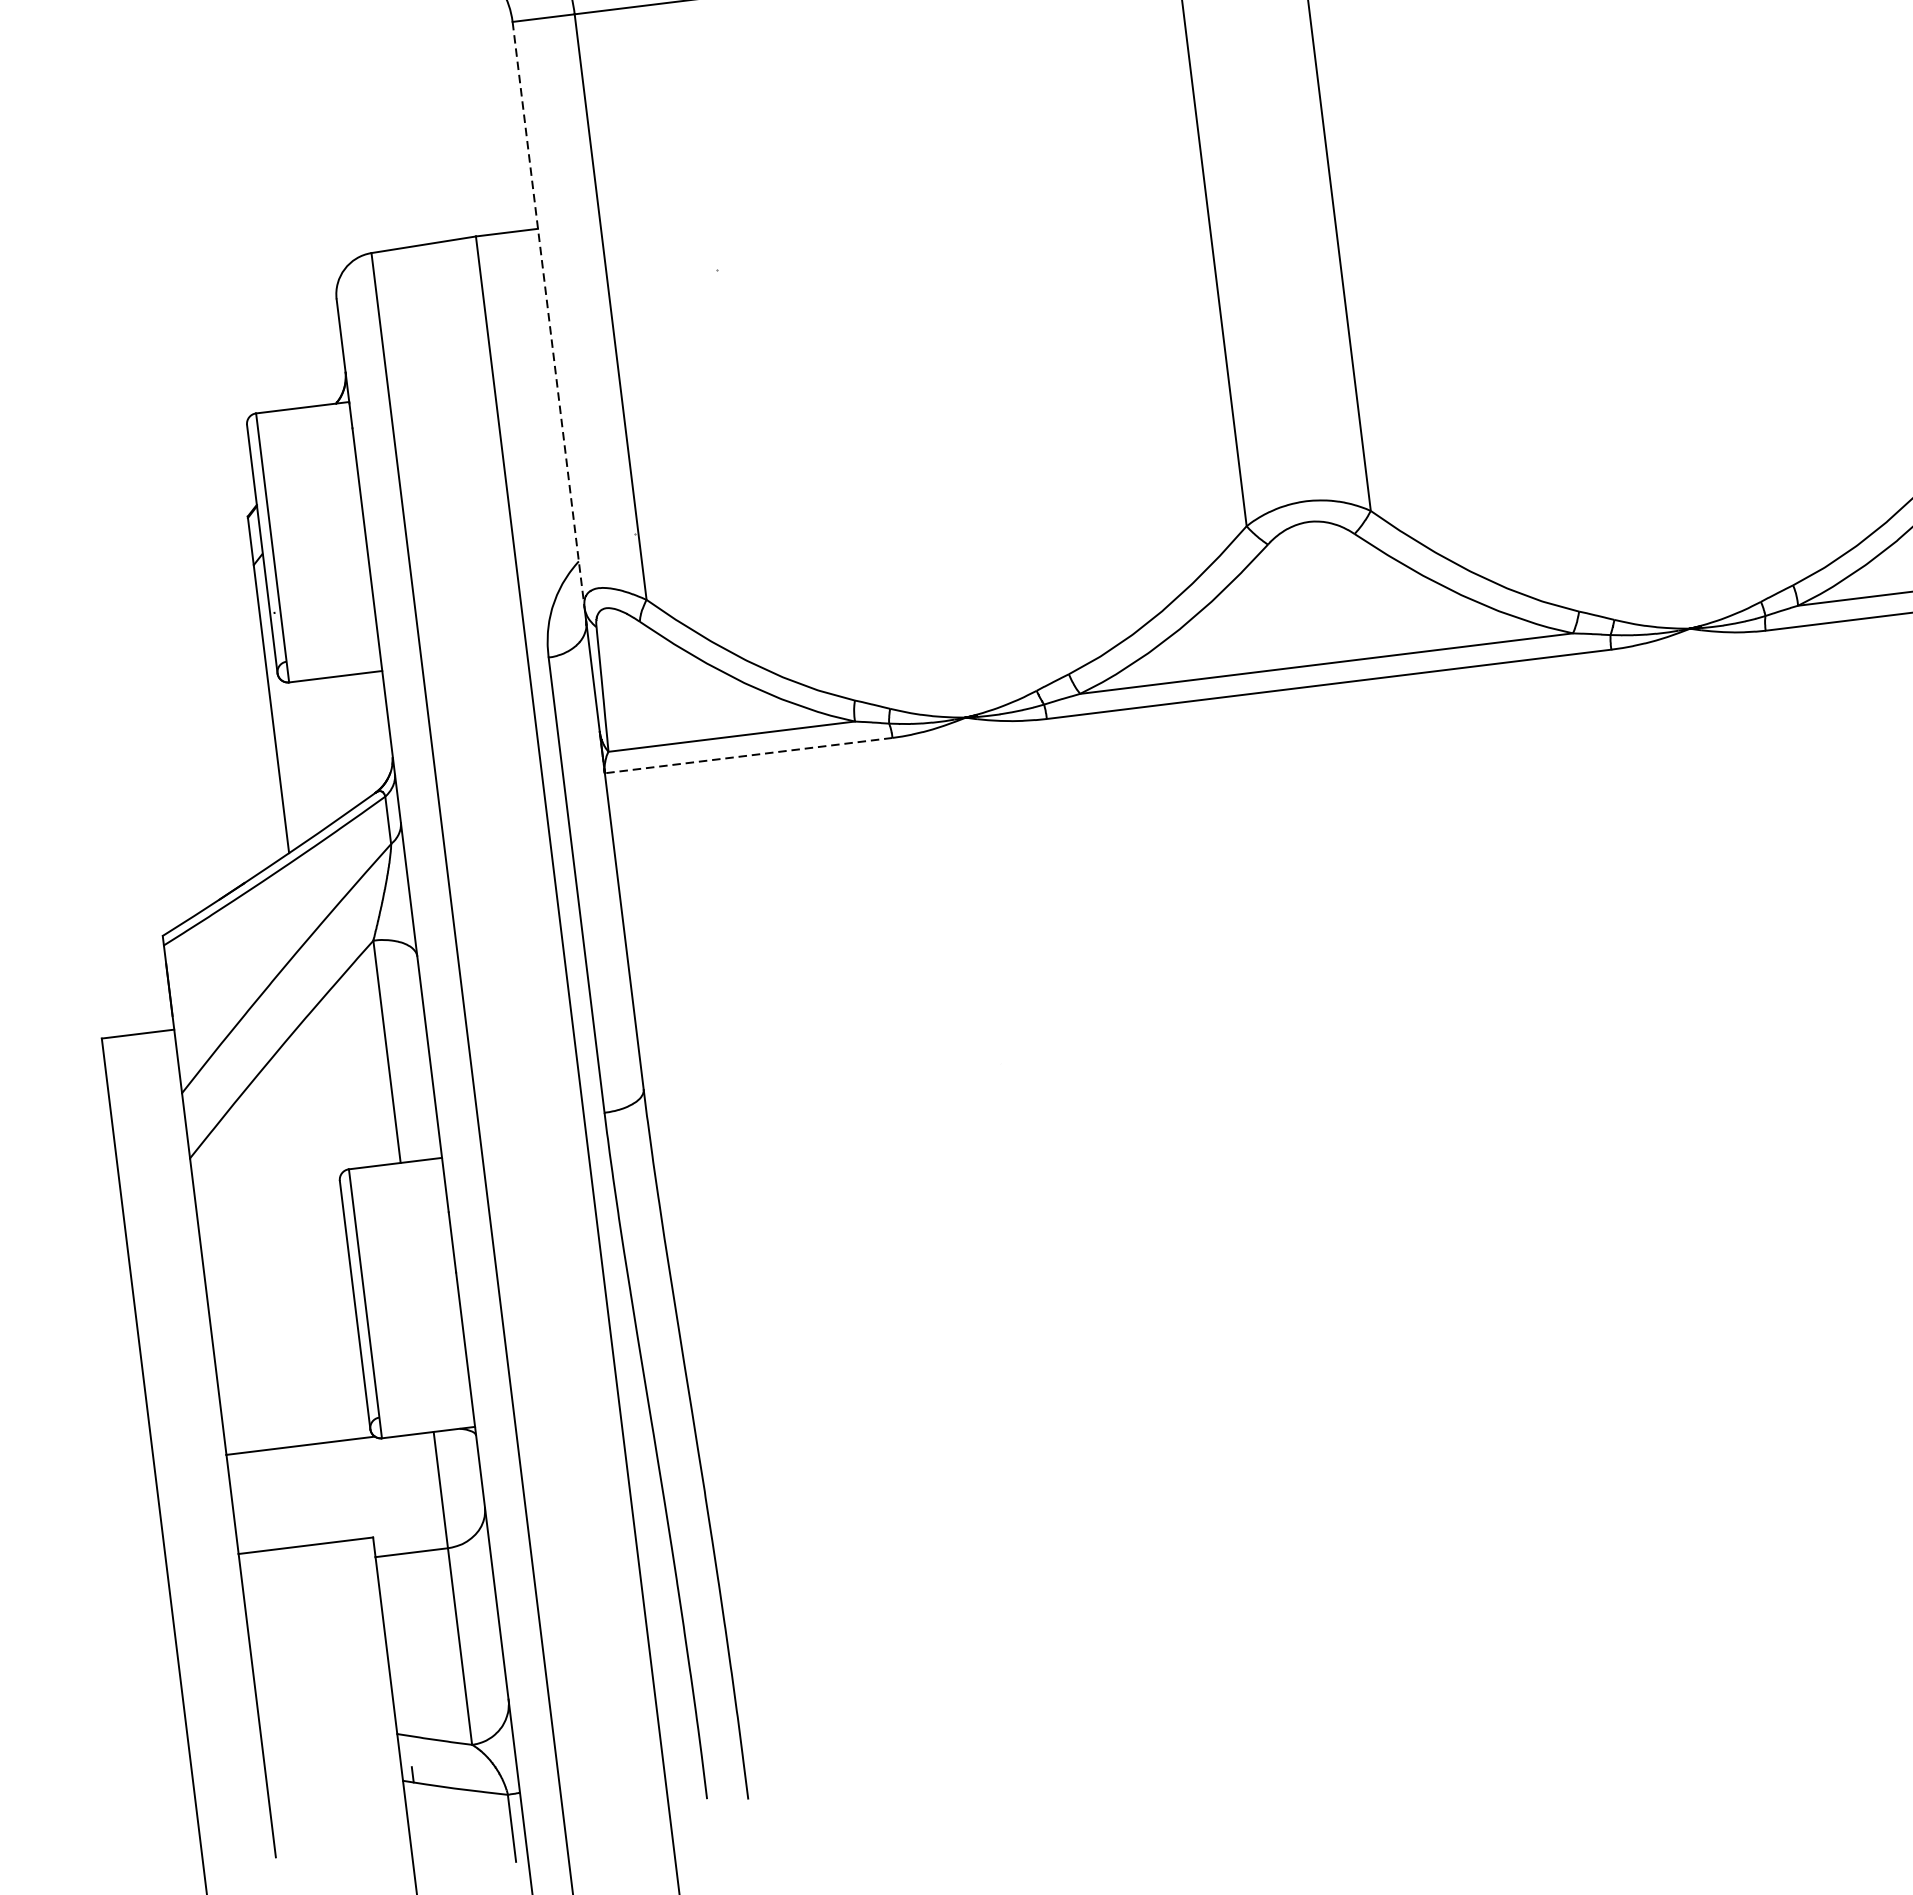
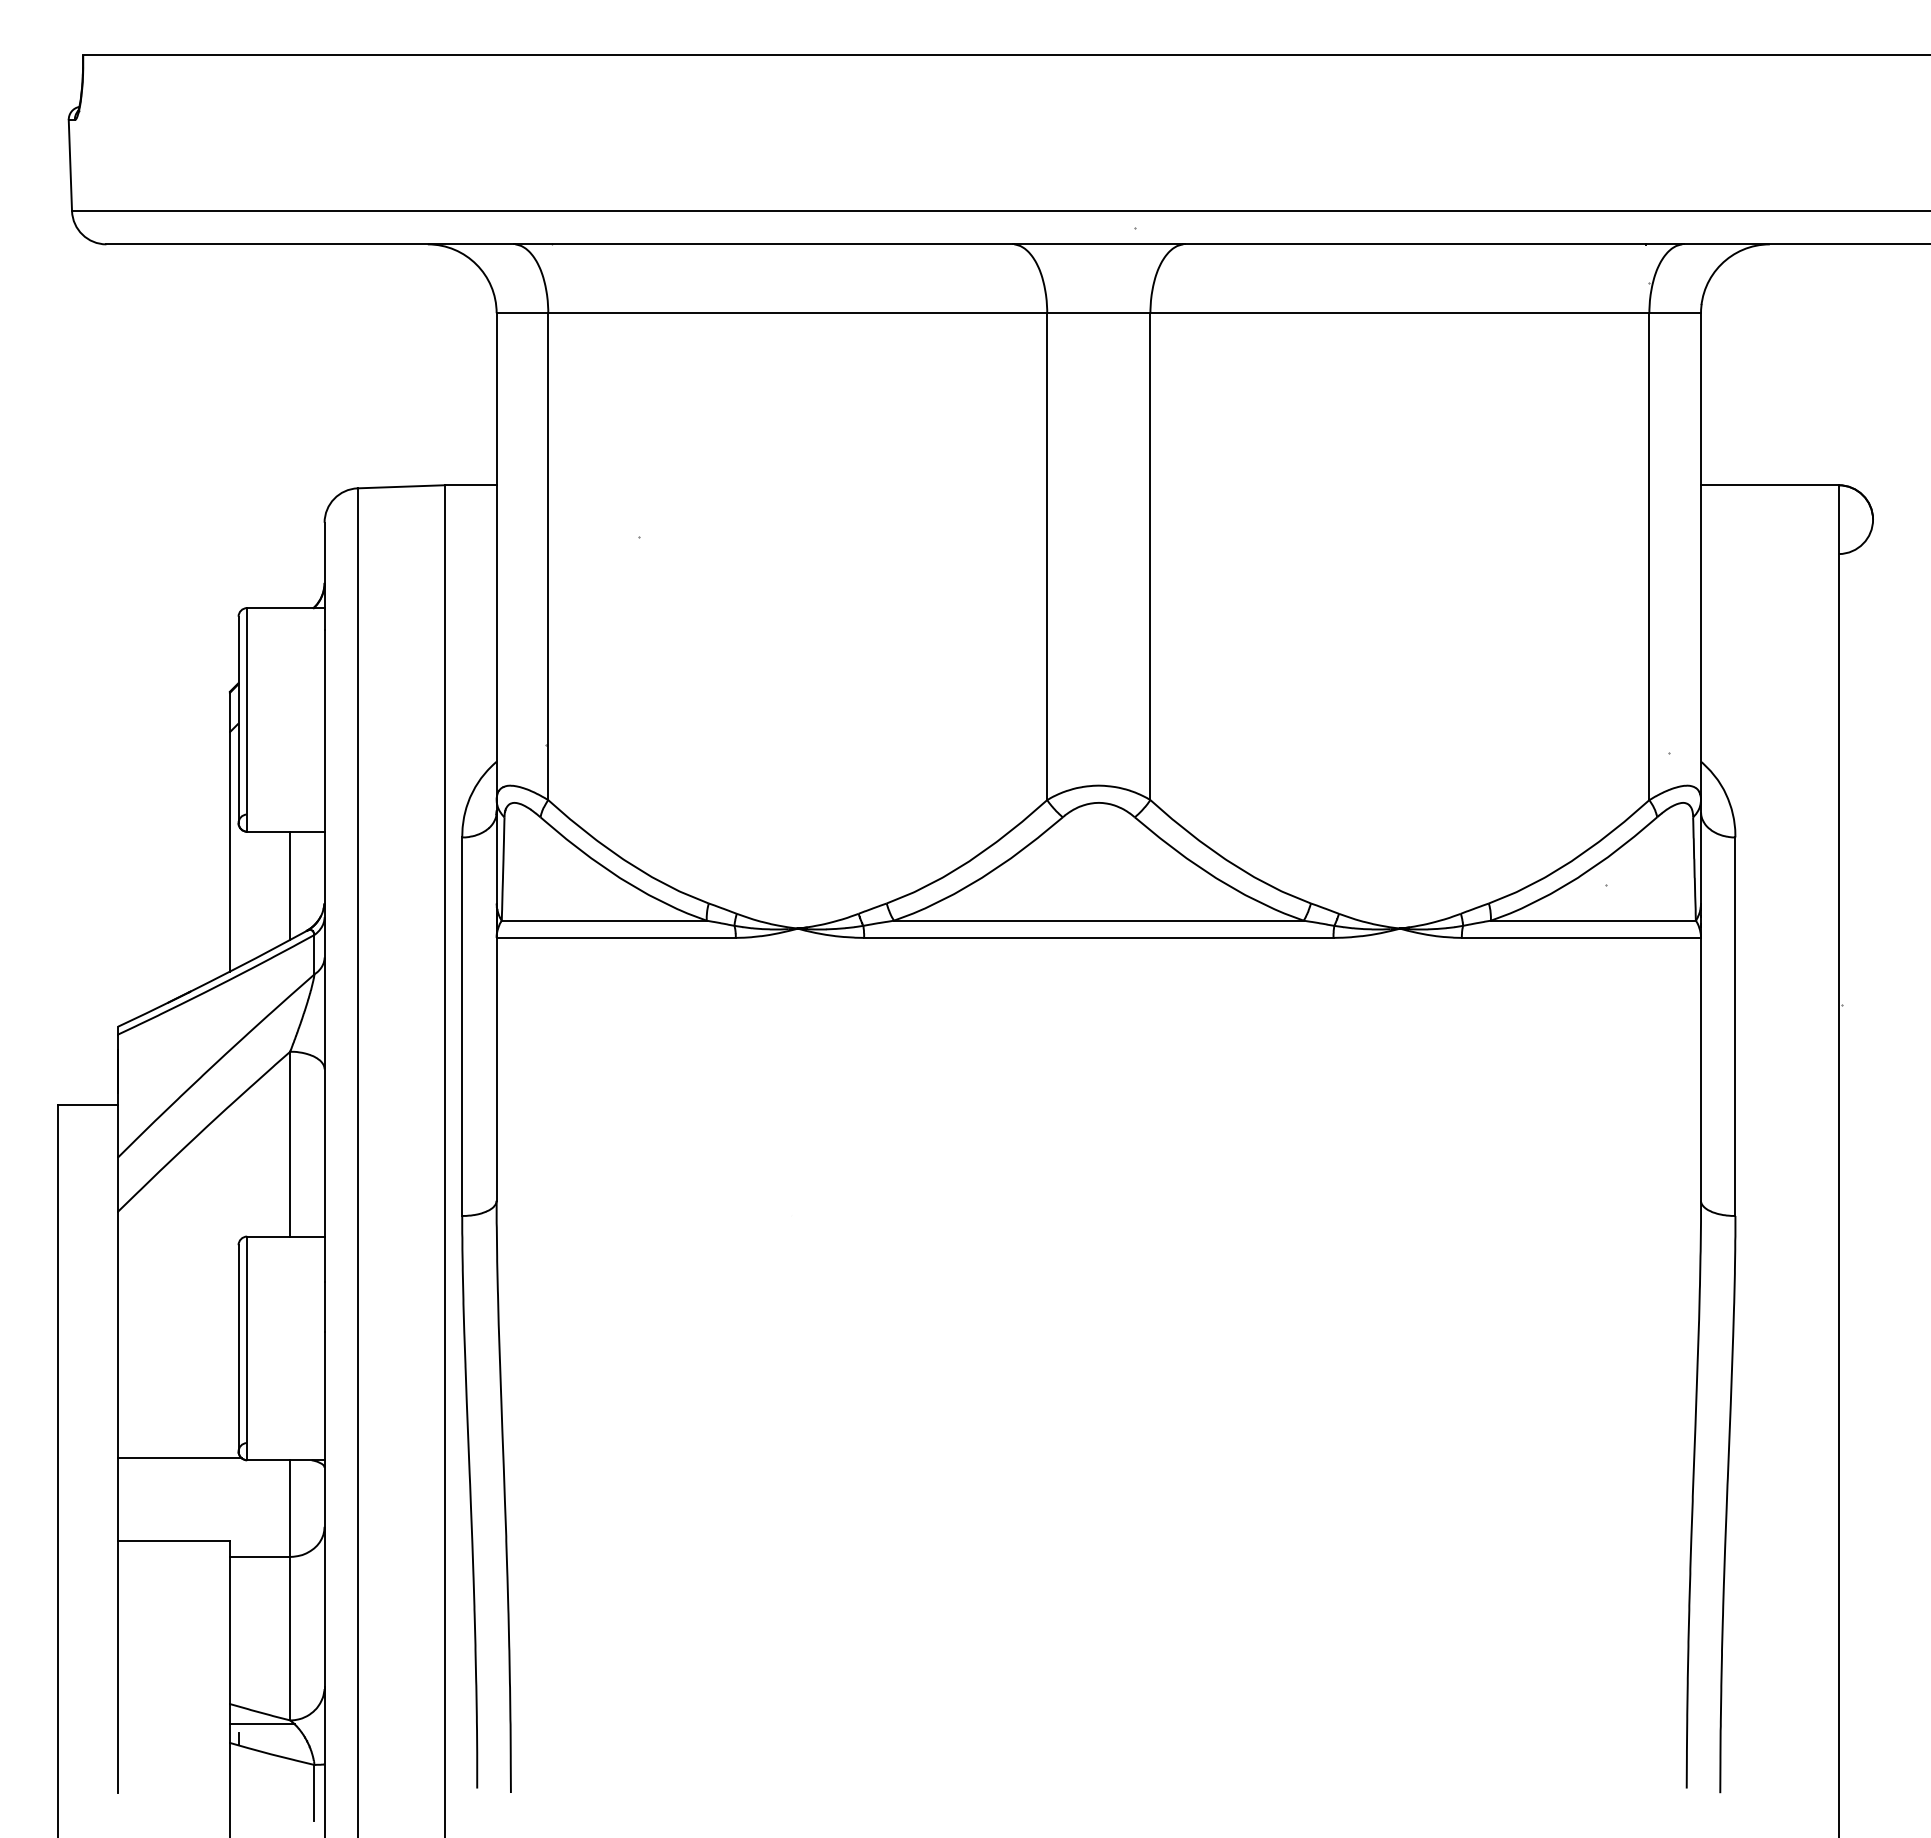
line: (548, 315) -> (496, 557), dashed -> solid
line: (349, 740) -> (290, 885), added
line: (748, 755) -> (616, 937), dashed -> solid
line: (438, 1753) -> (261, 1724), added

